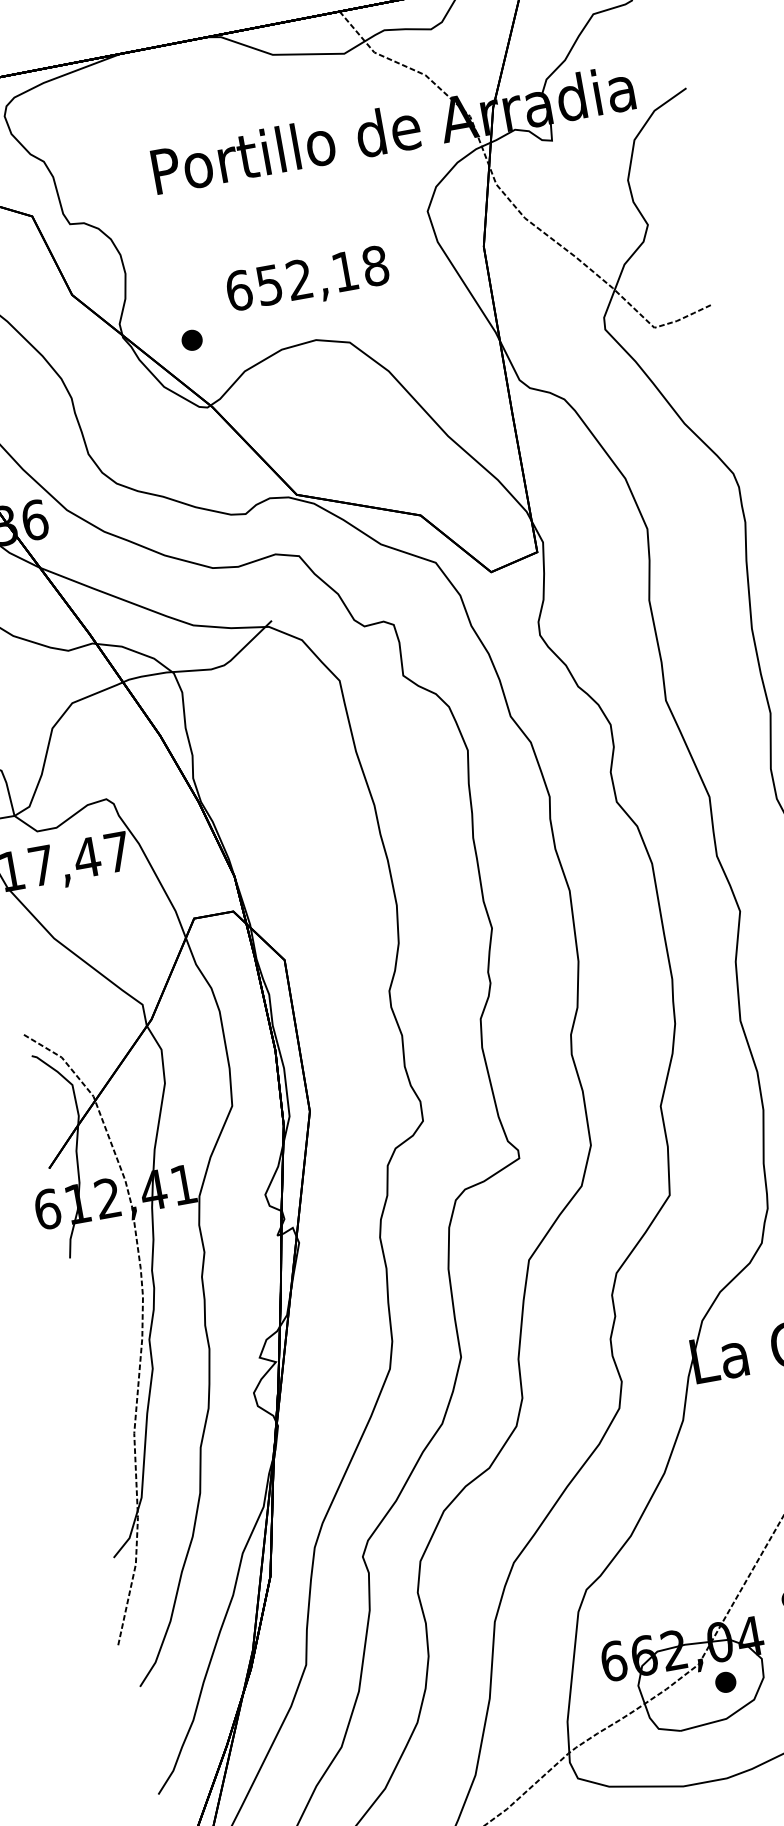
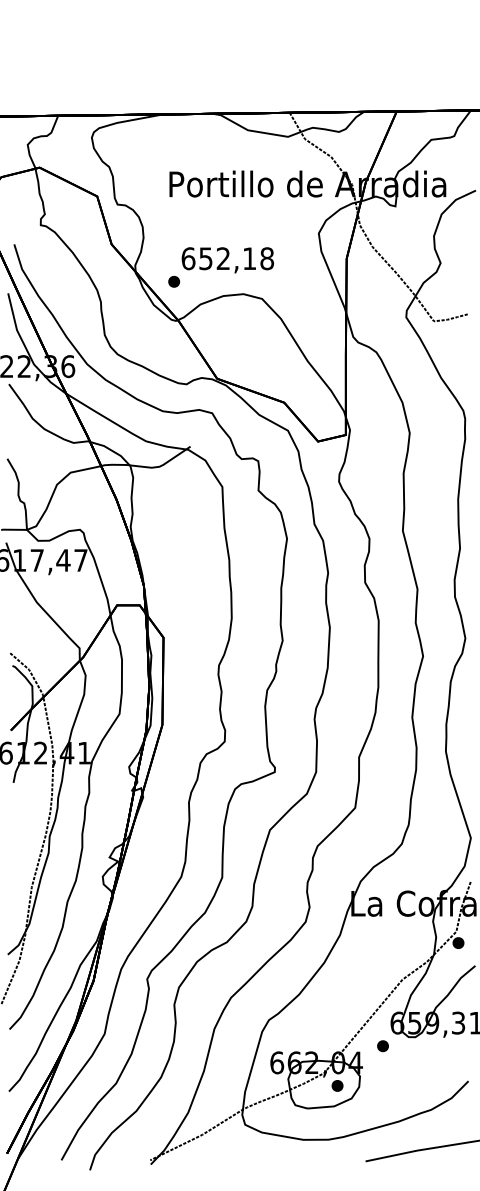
text: (307, 281) -> (227, 260), moved

